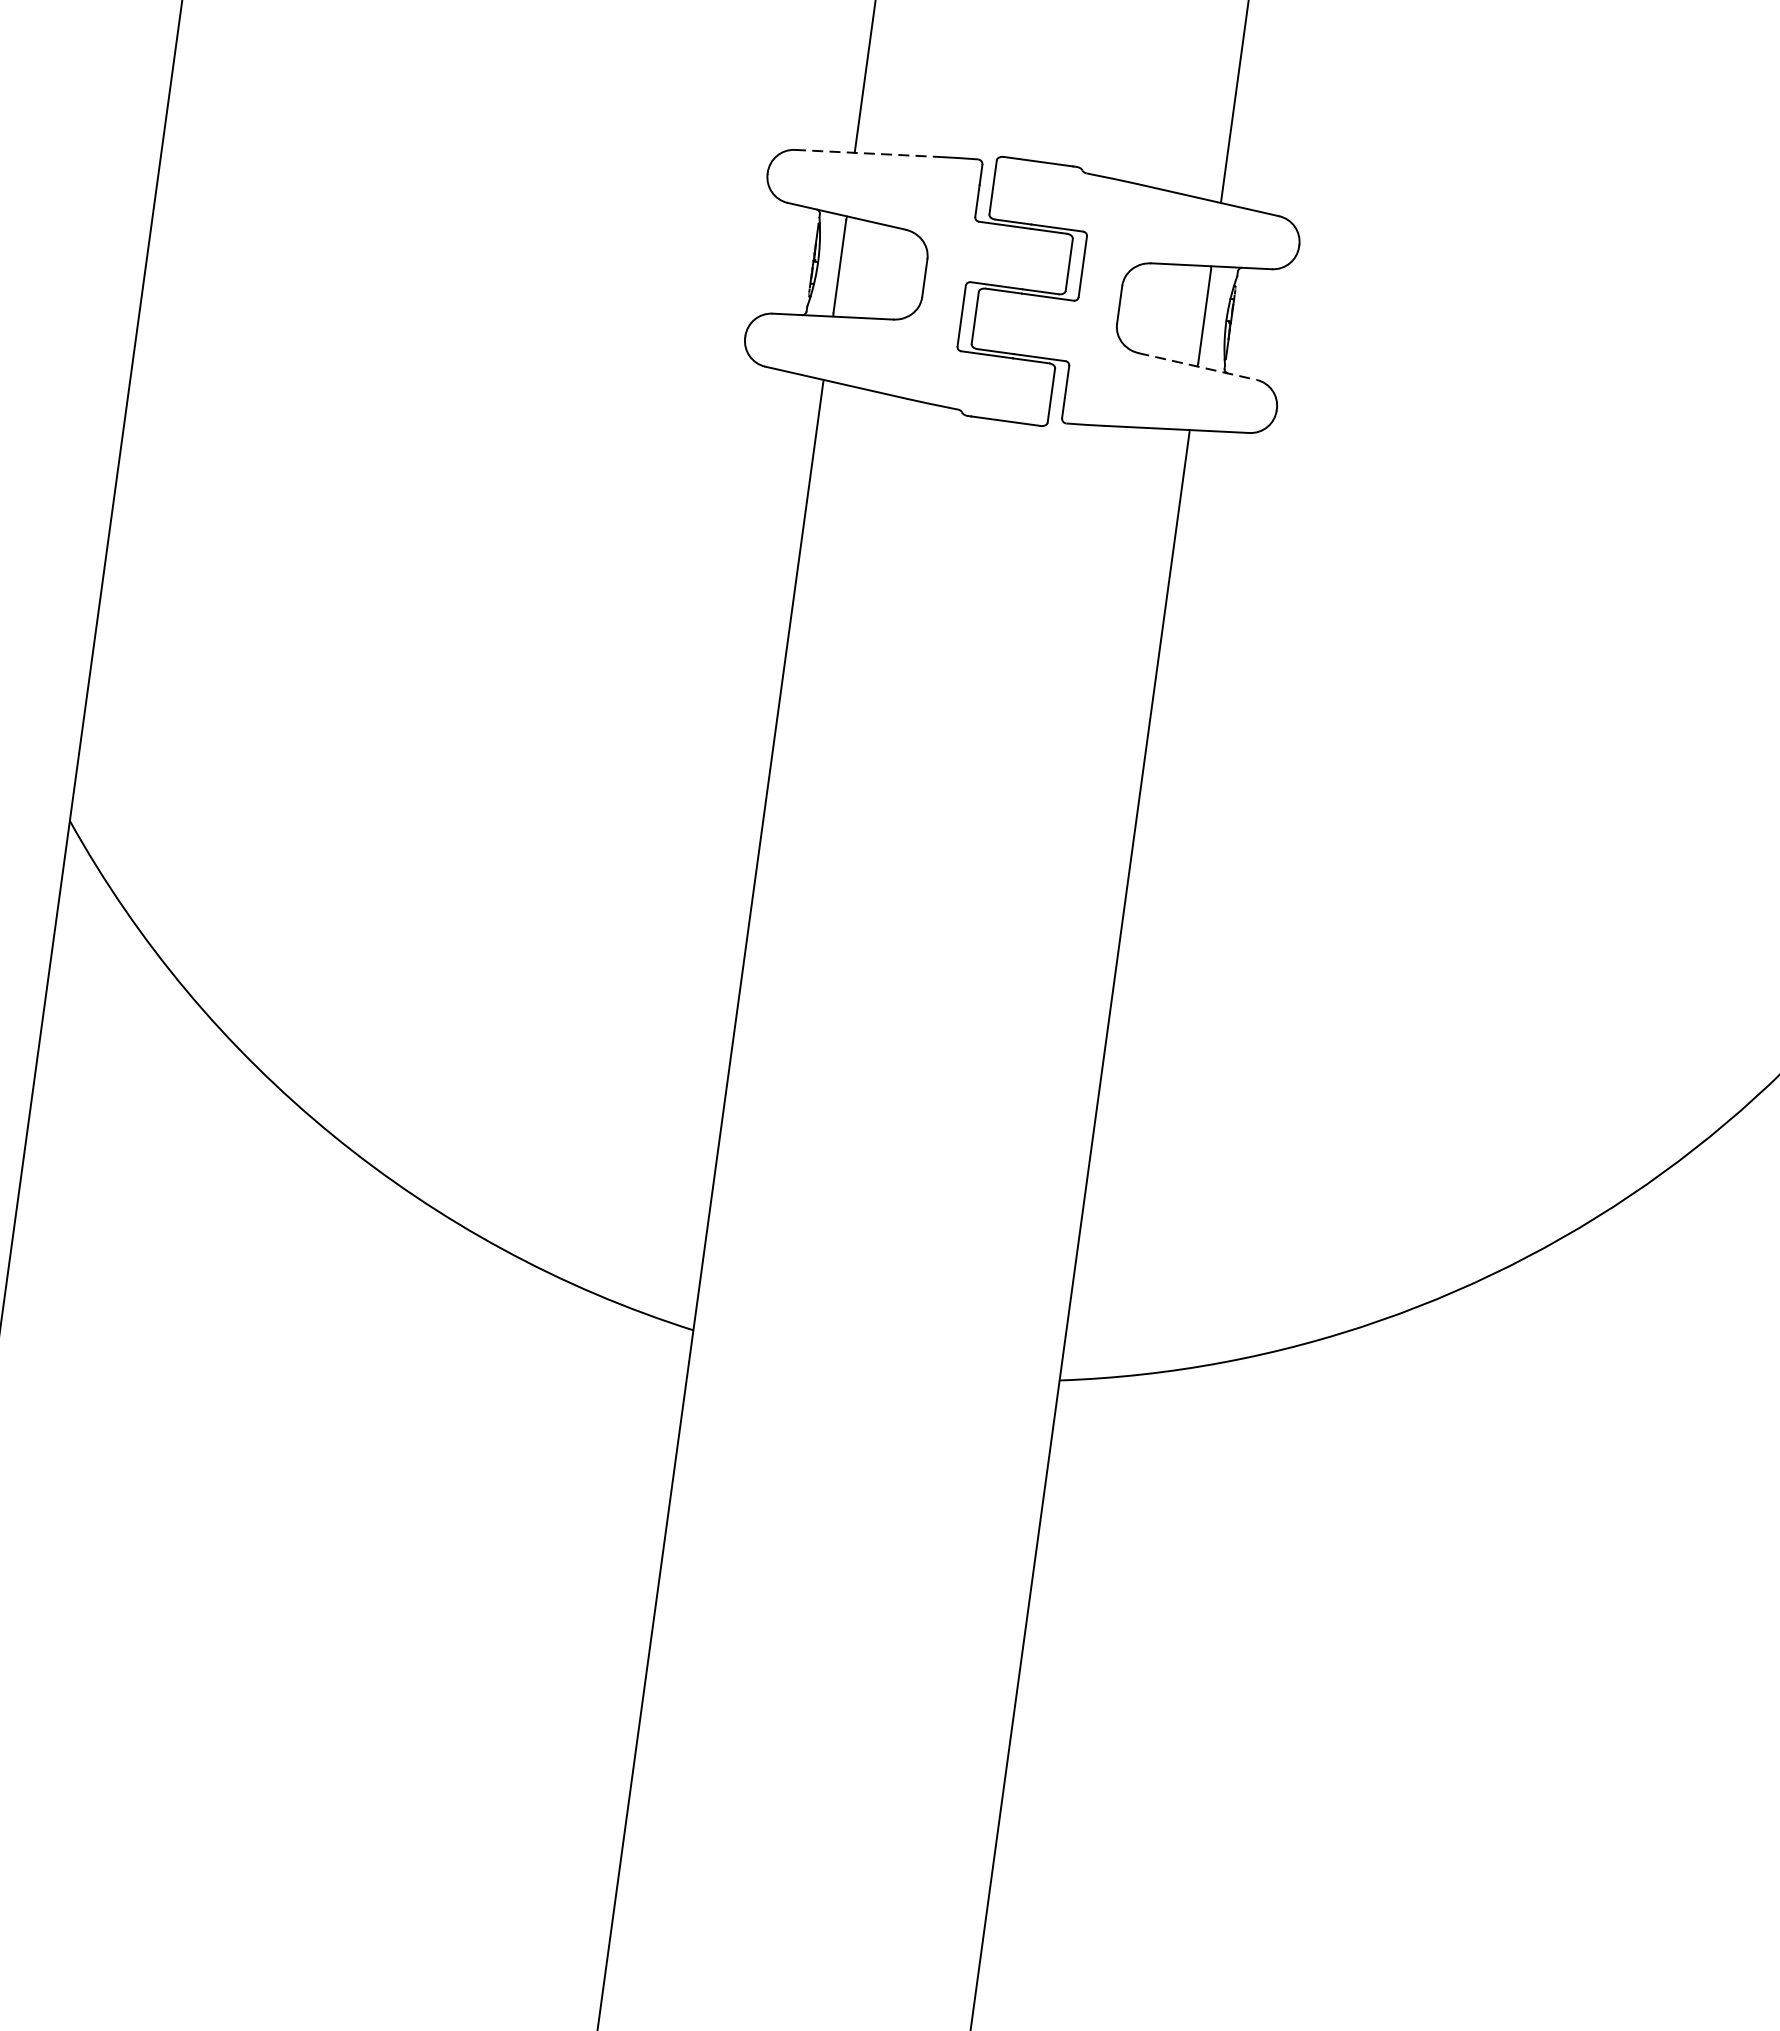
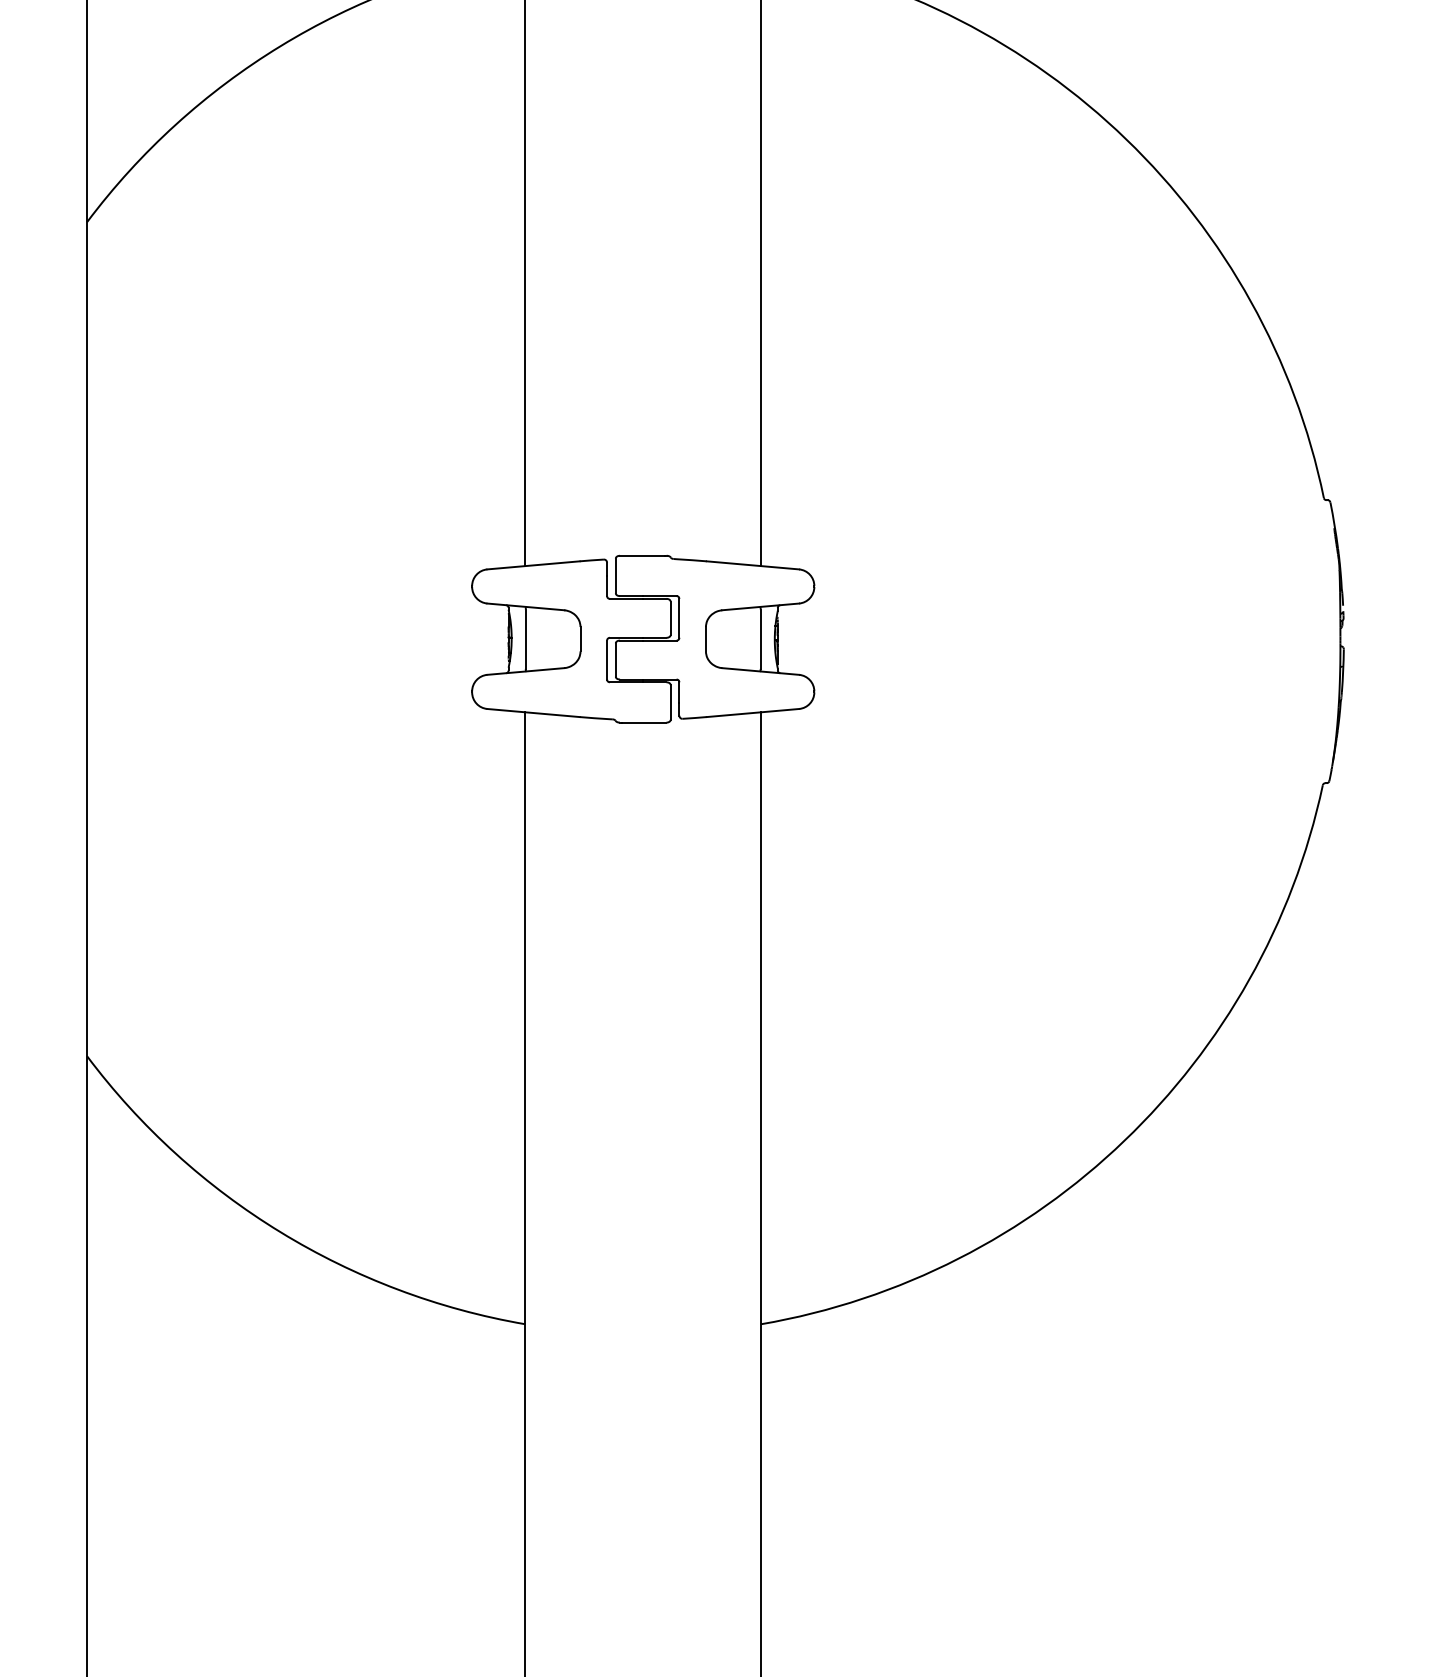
line: (869, 153) -> (534, 565), dashed -> solid
line: (1197, 366) -> (760, 671), dashed -> solid

